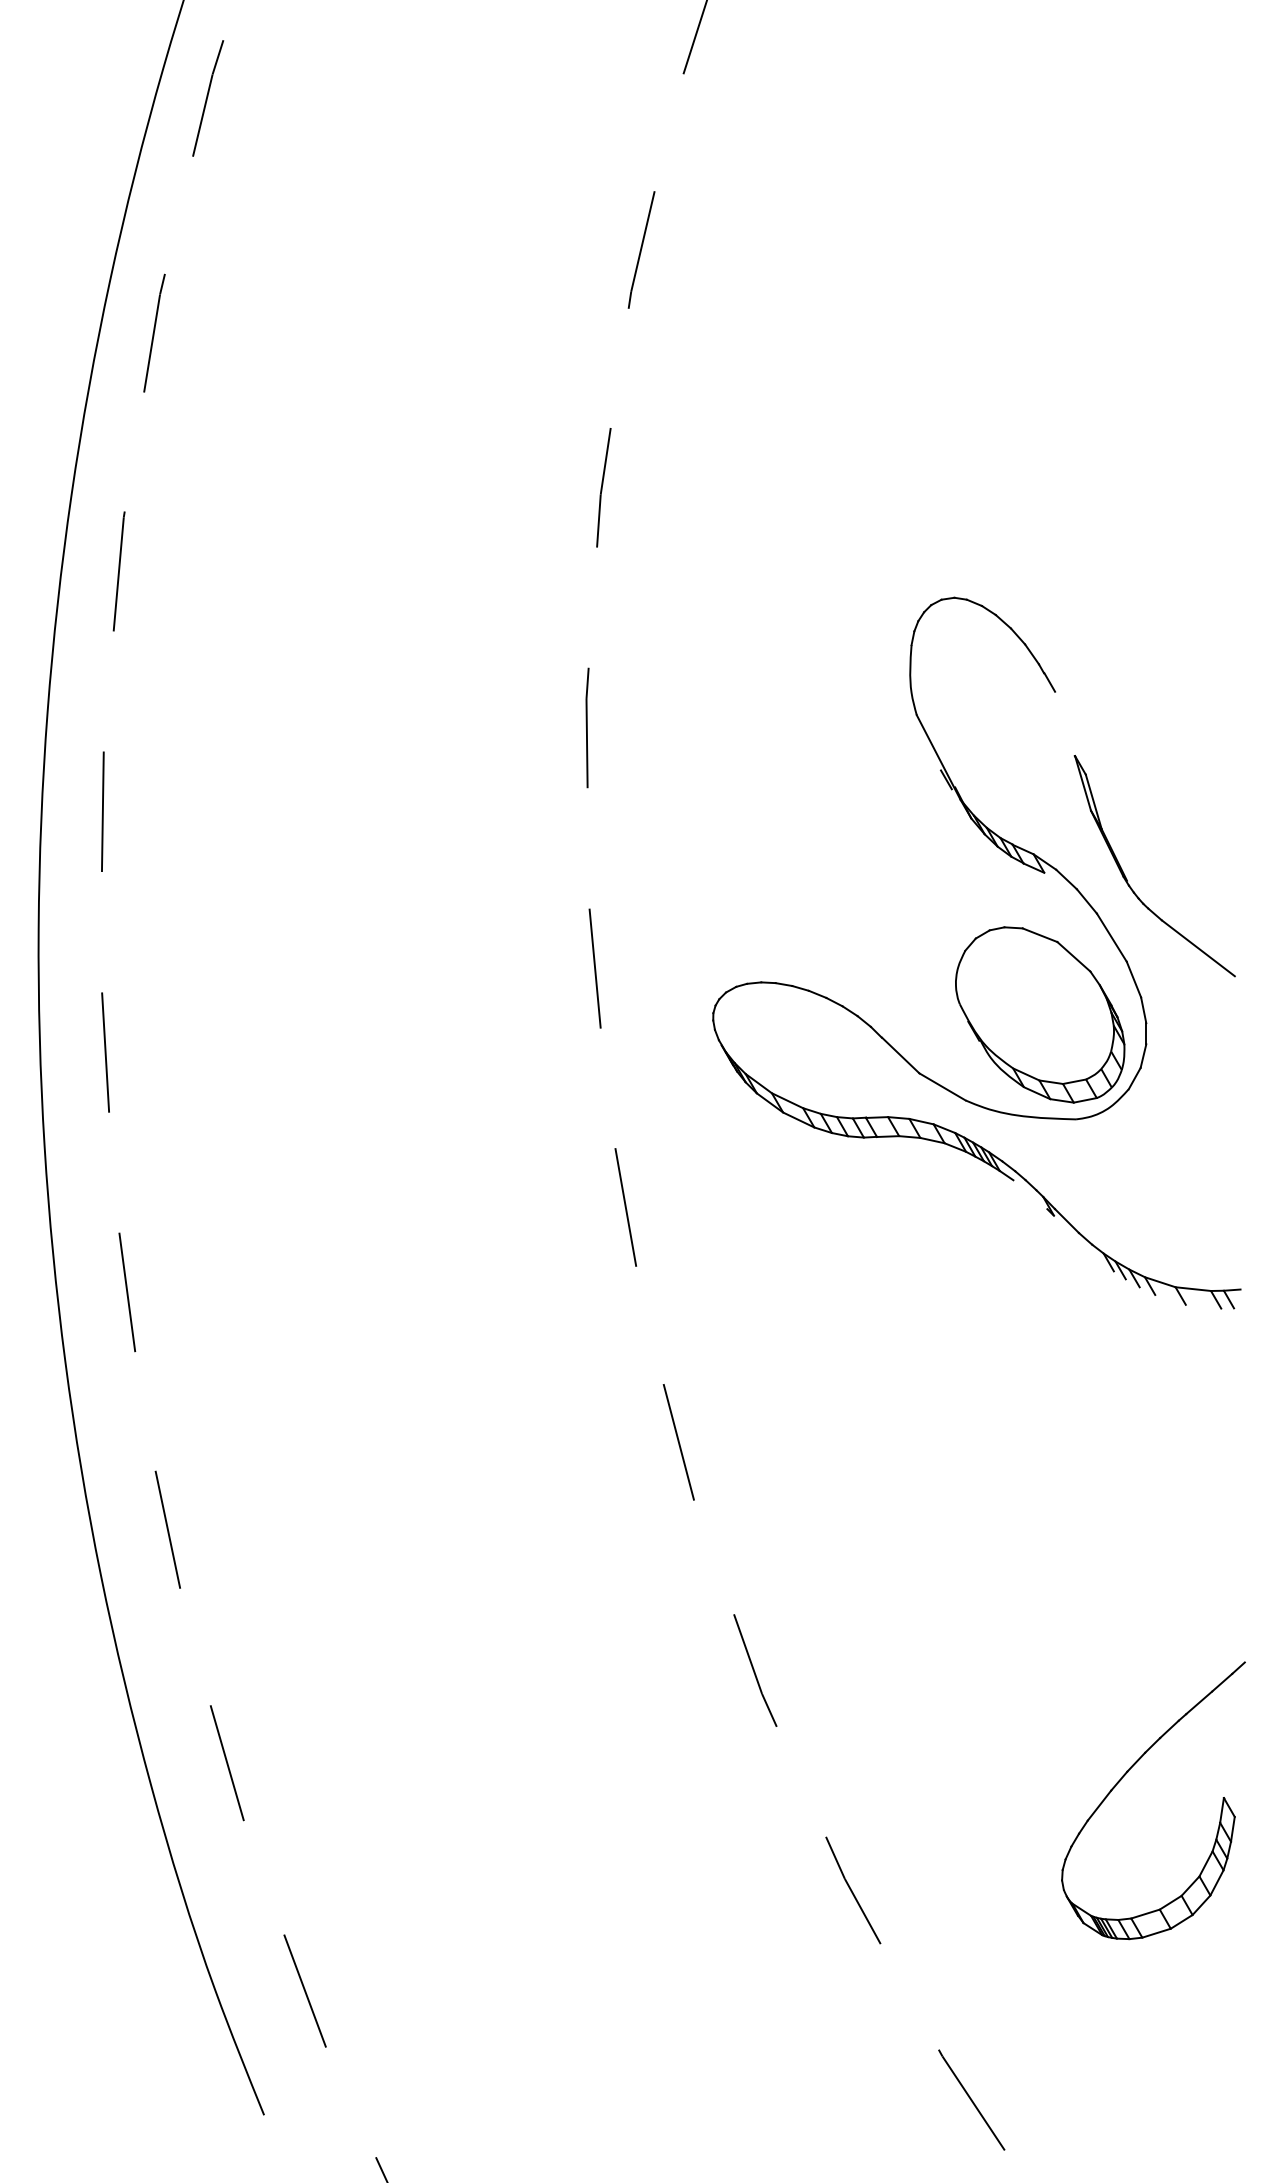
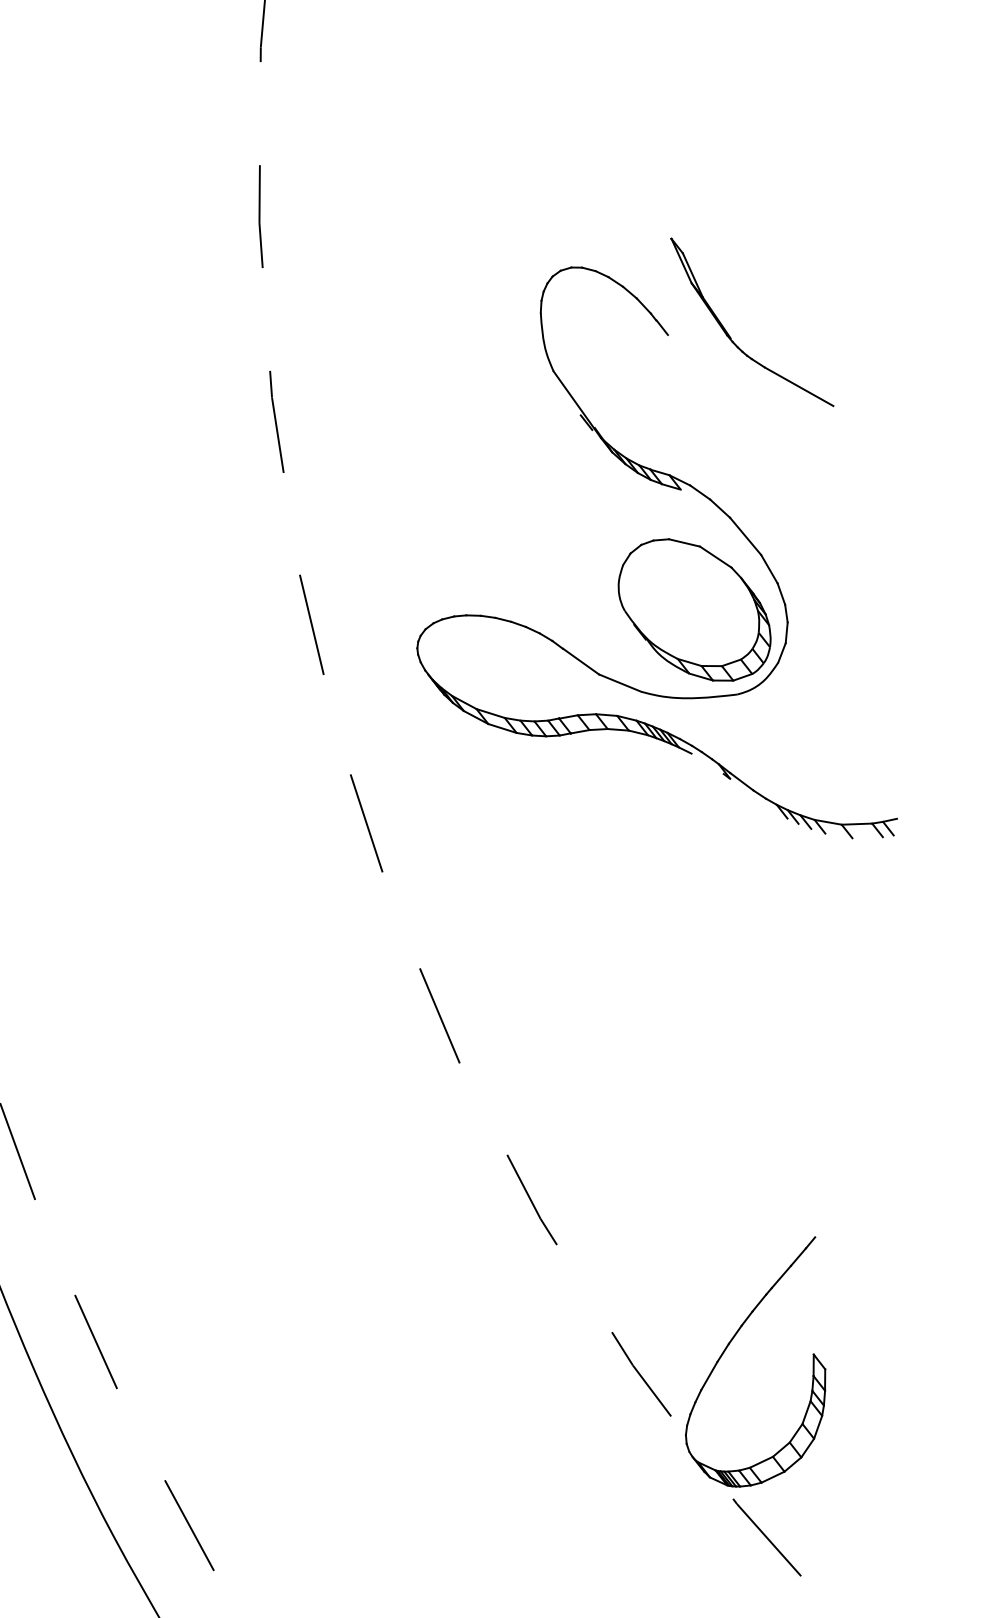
part: (1127, 879) -> (730, 337), moved
part: (1127, 1773) -> (729, 1345), moved

